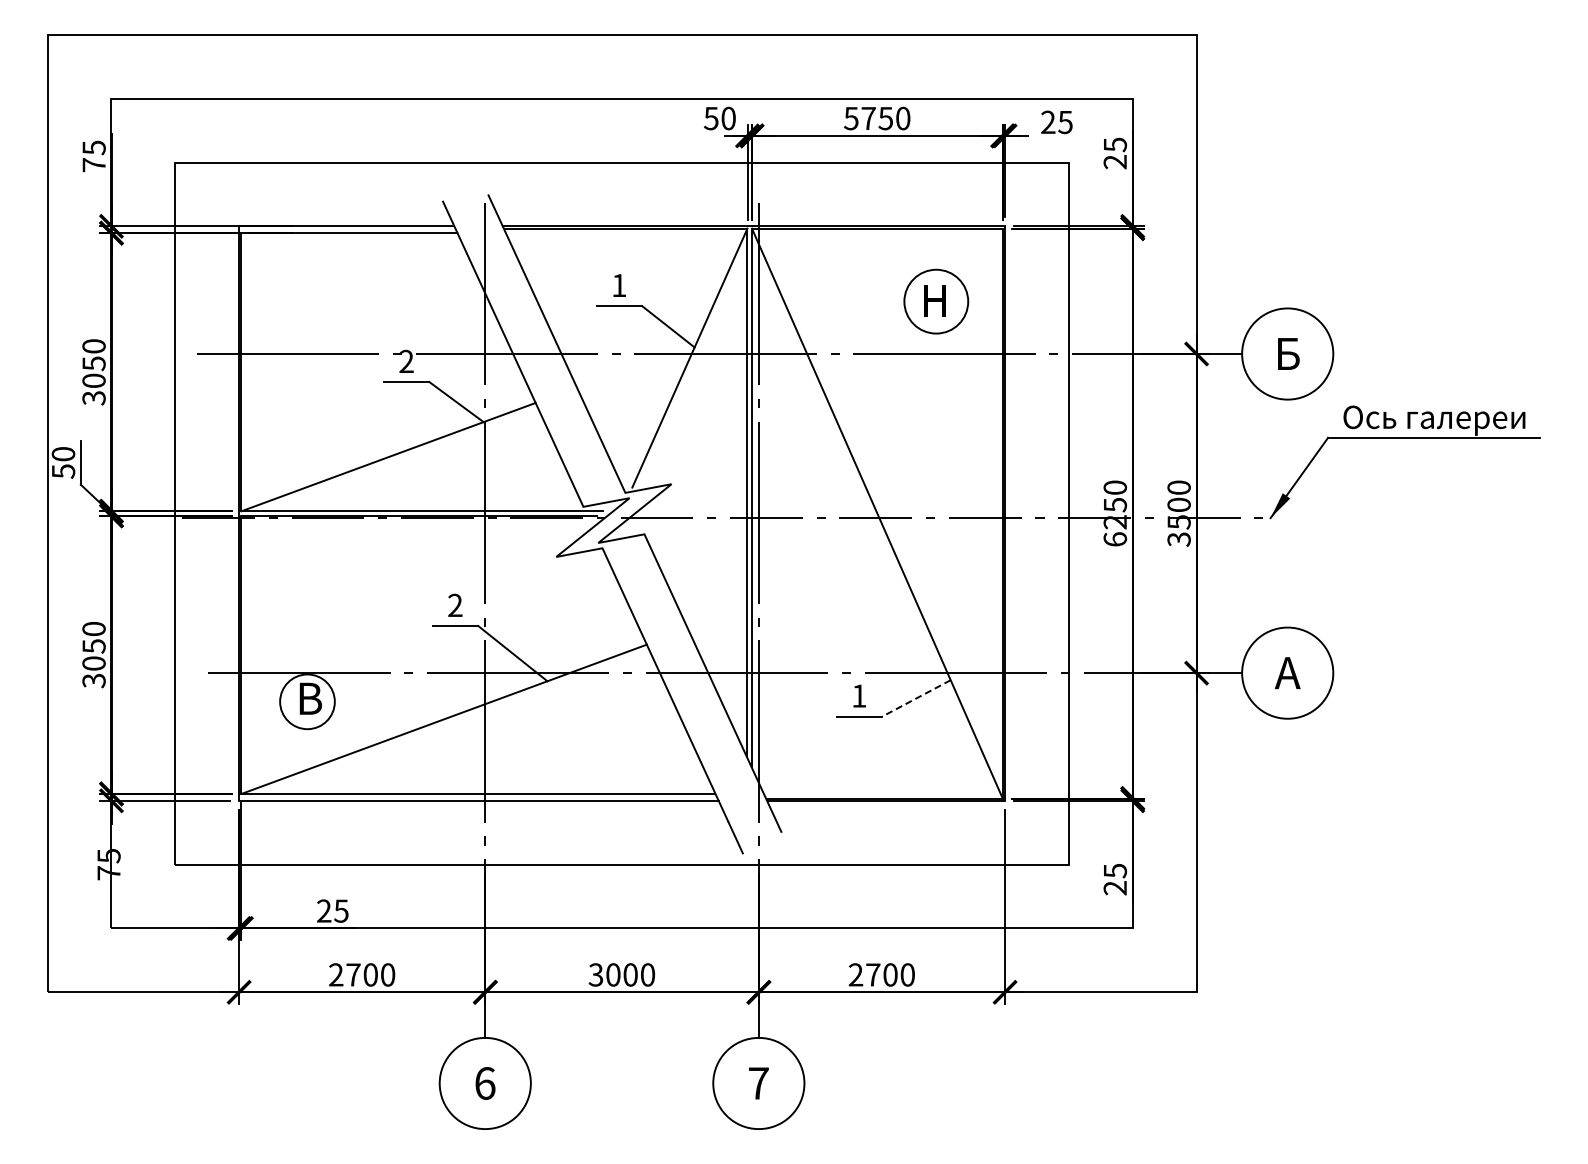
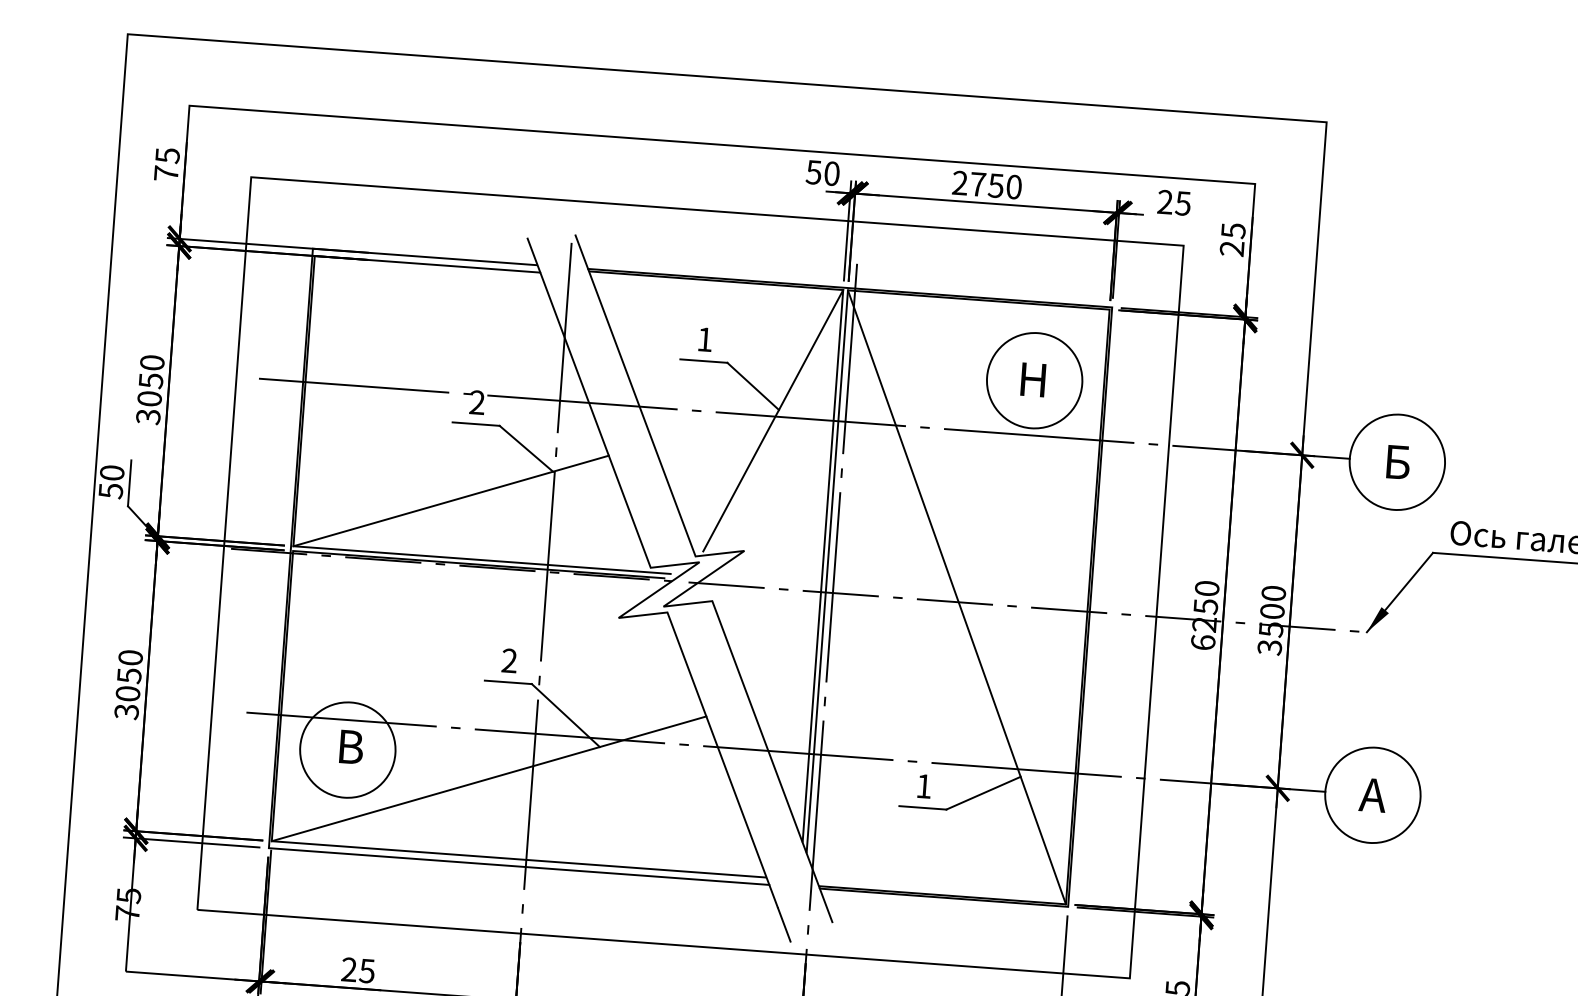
text: (851, 118) -> (960, 183), 5750 -> 2750
circle: (935, 301) -> (1033, 380), size x1.43
line: (916, 698) -> (983, 793), dashed -> solid
circle: (307, 701) -> (347, 749), size x1.67

